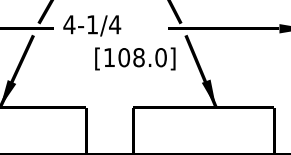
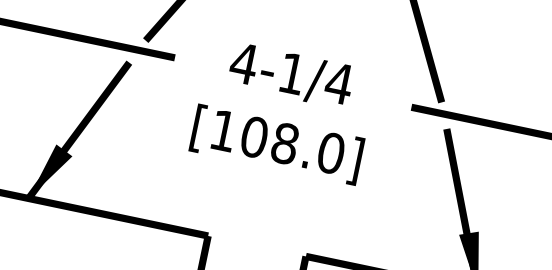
text: (92, 25) -> (291, 75), moved
text: (135, 58) -> (277, 143), moved

